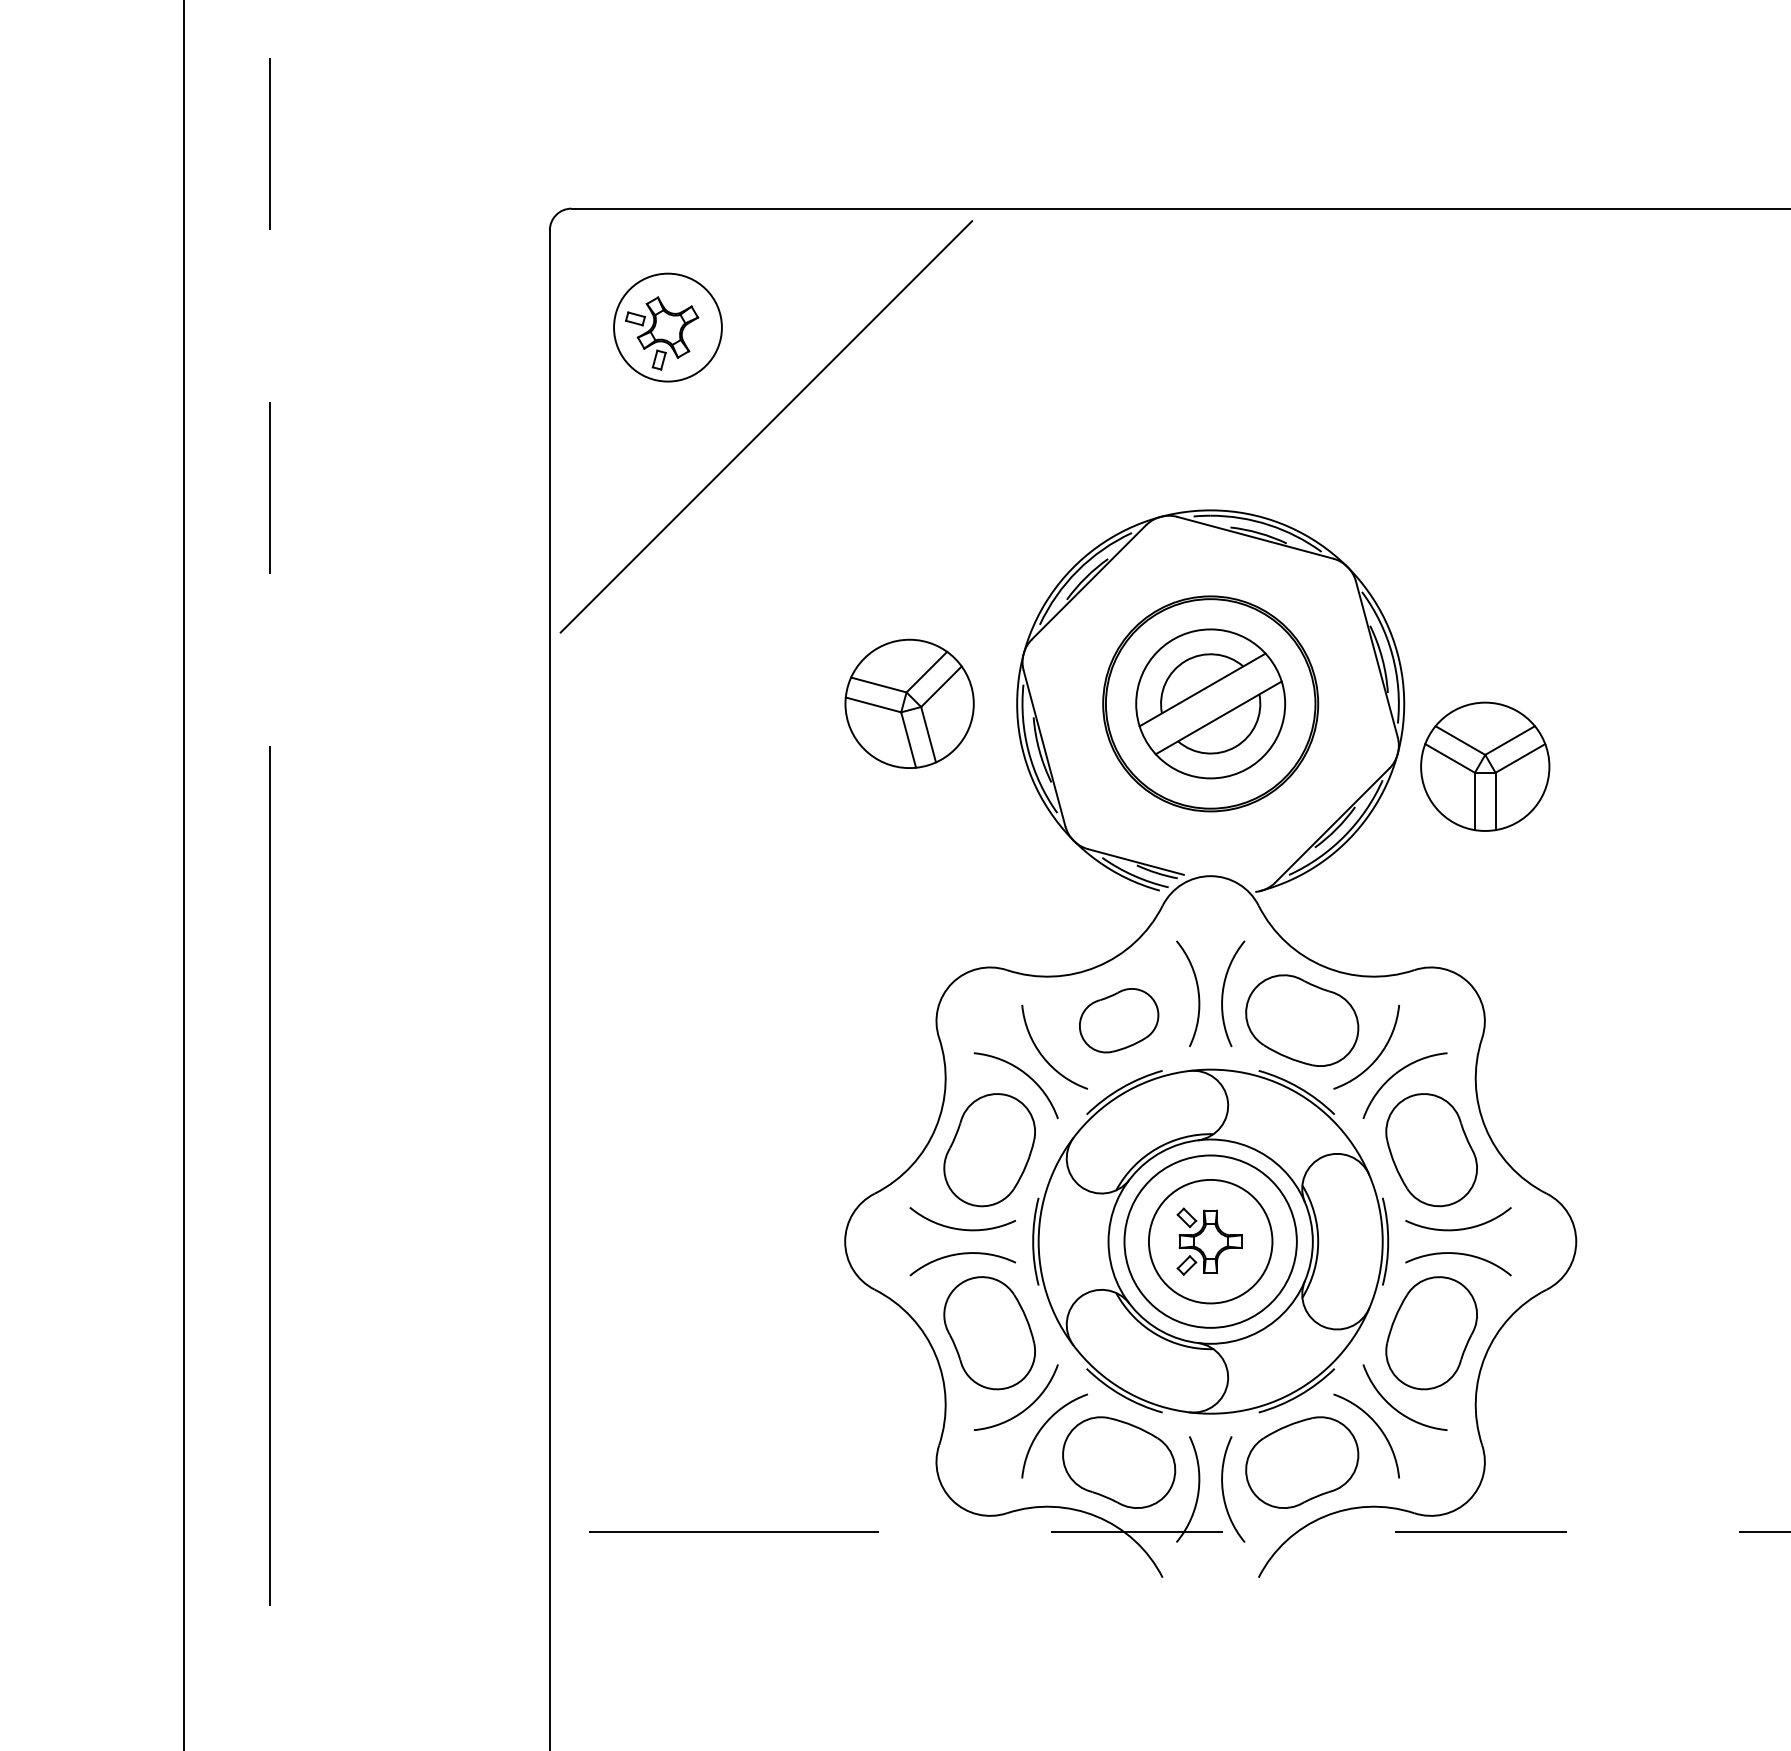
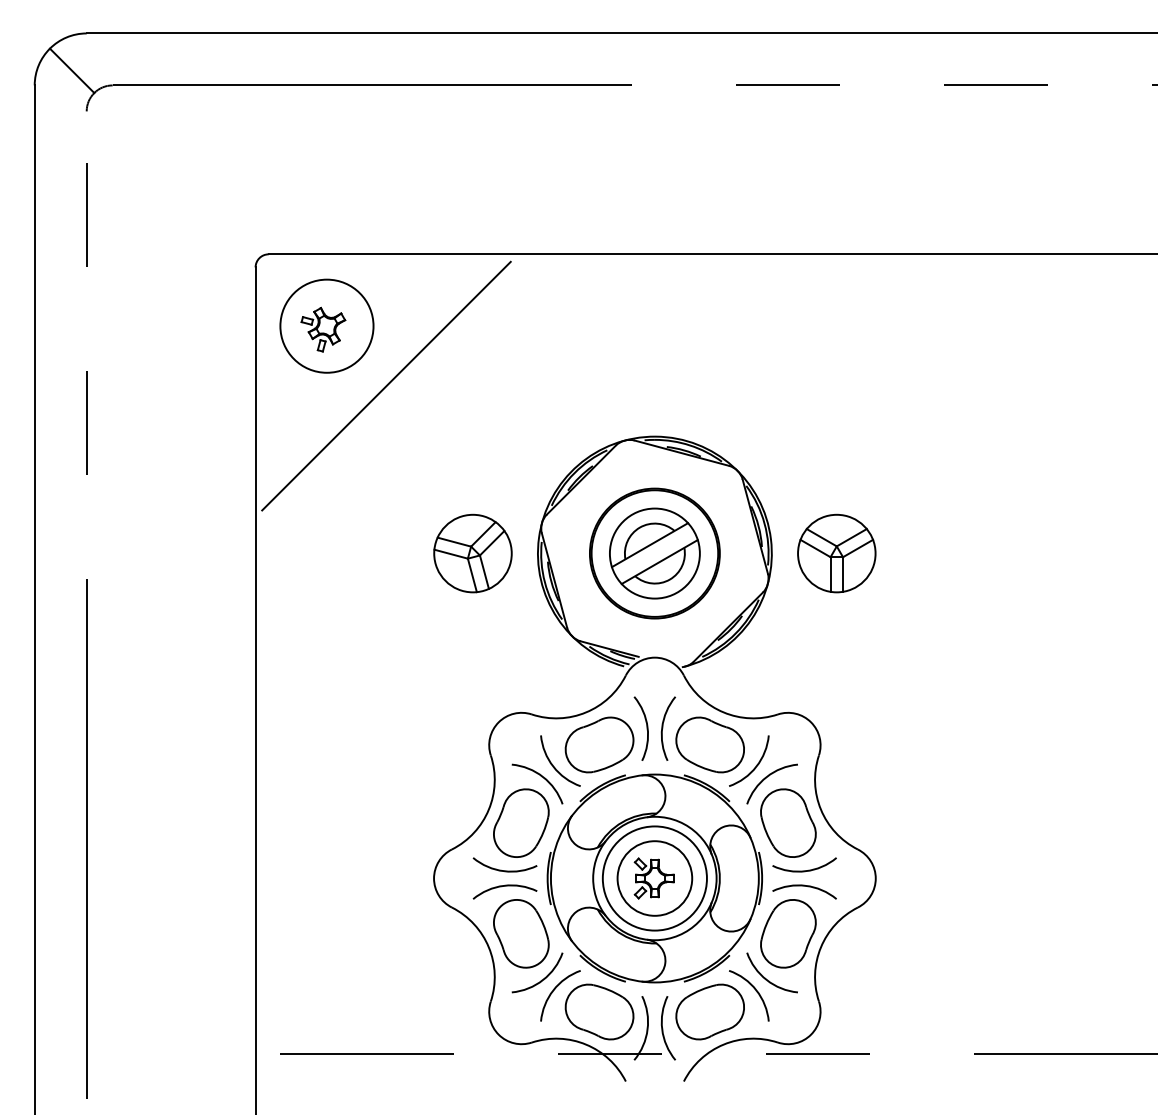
circle: (667, 326) -> (326, 325), size x1.43
part: (1484, 766) -> (836, 553), moved
part: (1119, 1019) -> (599, 744), size x1.43

